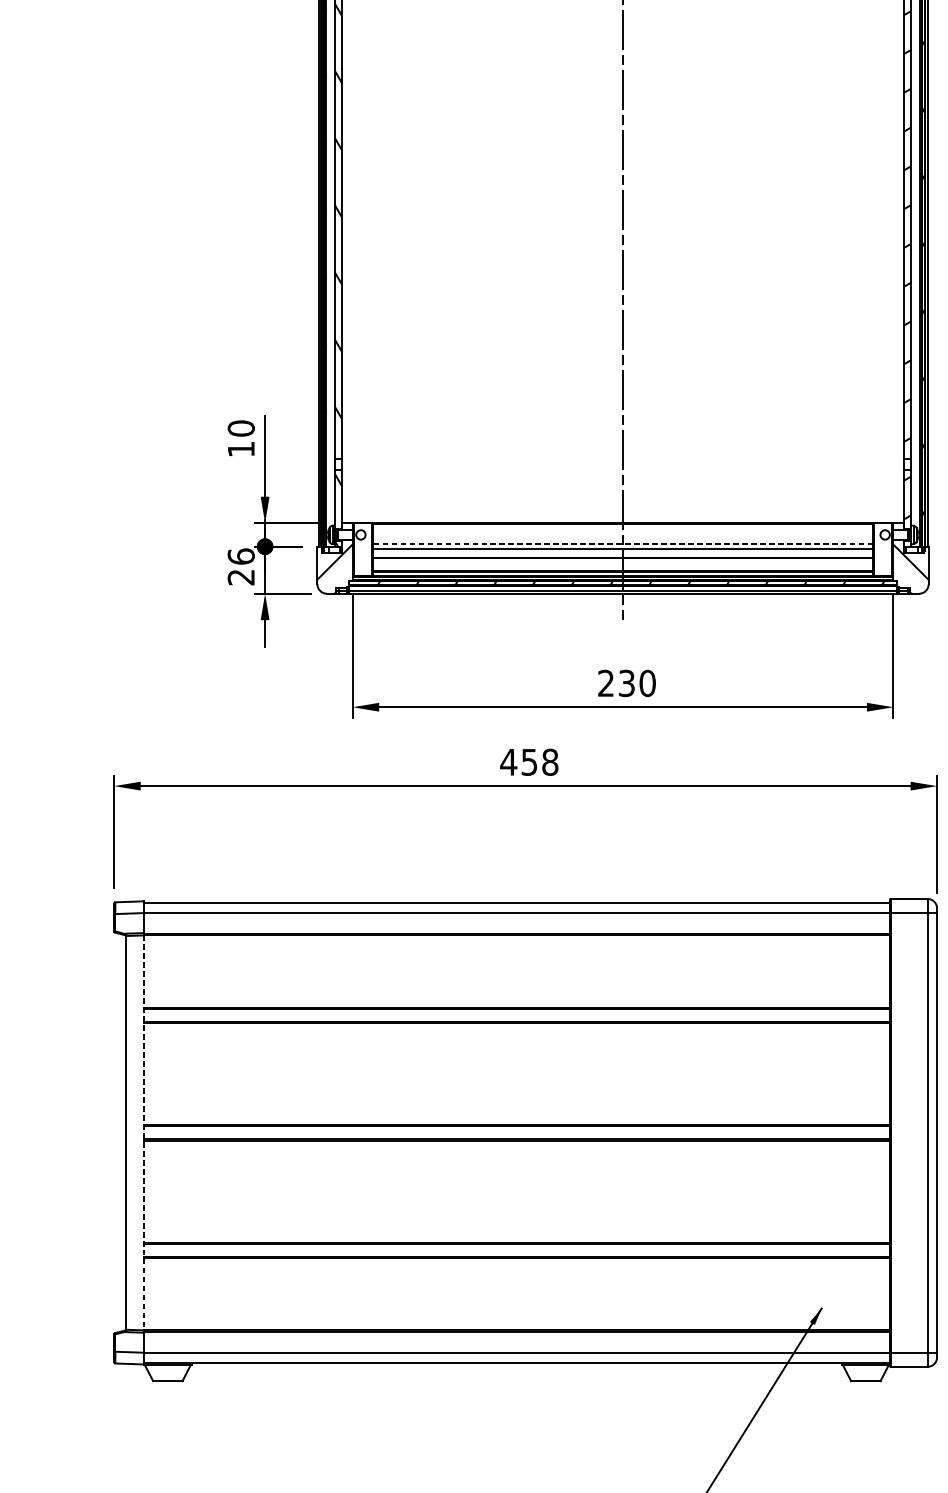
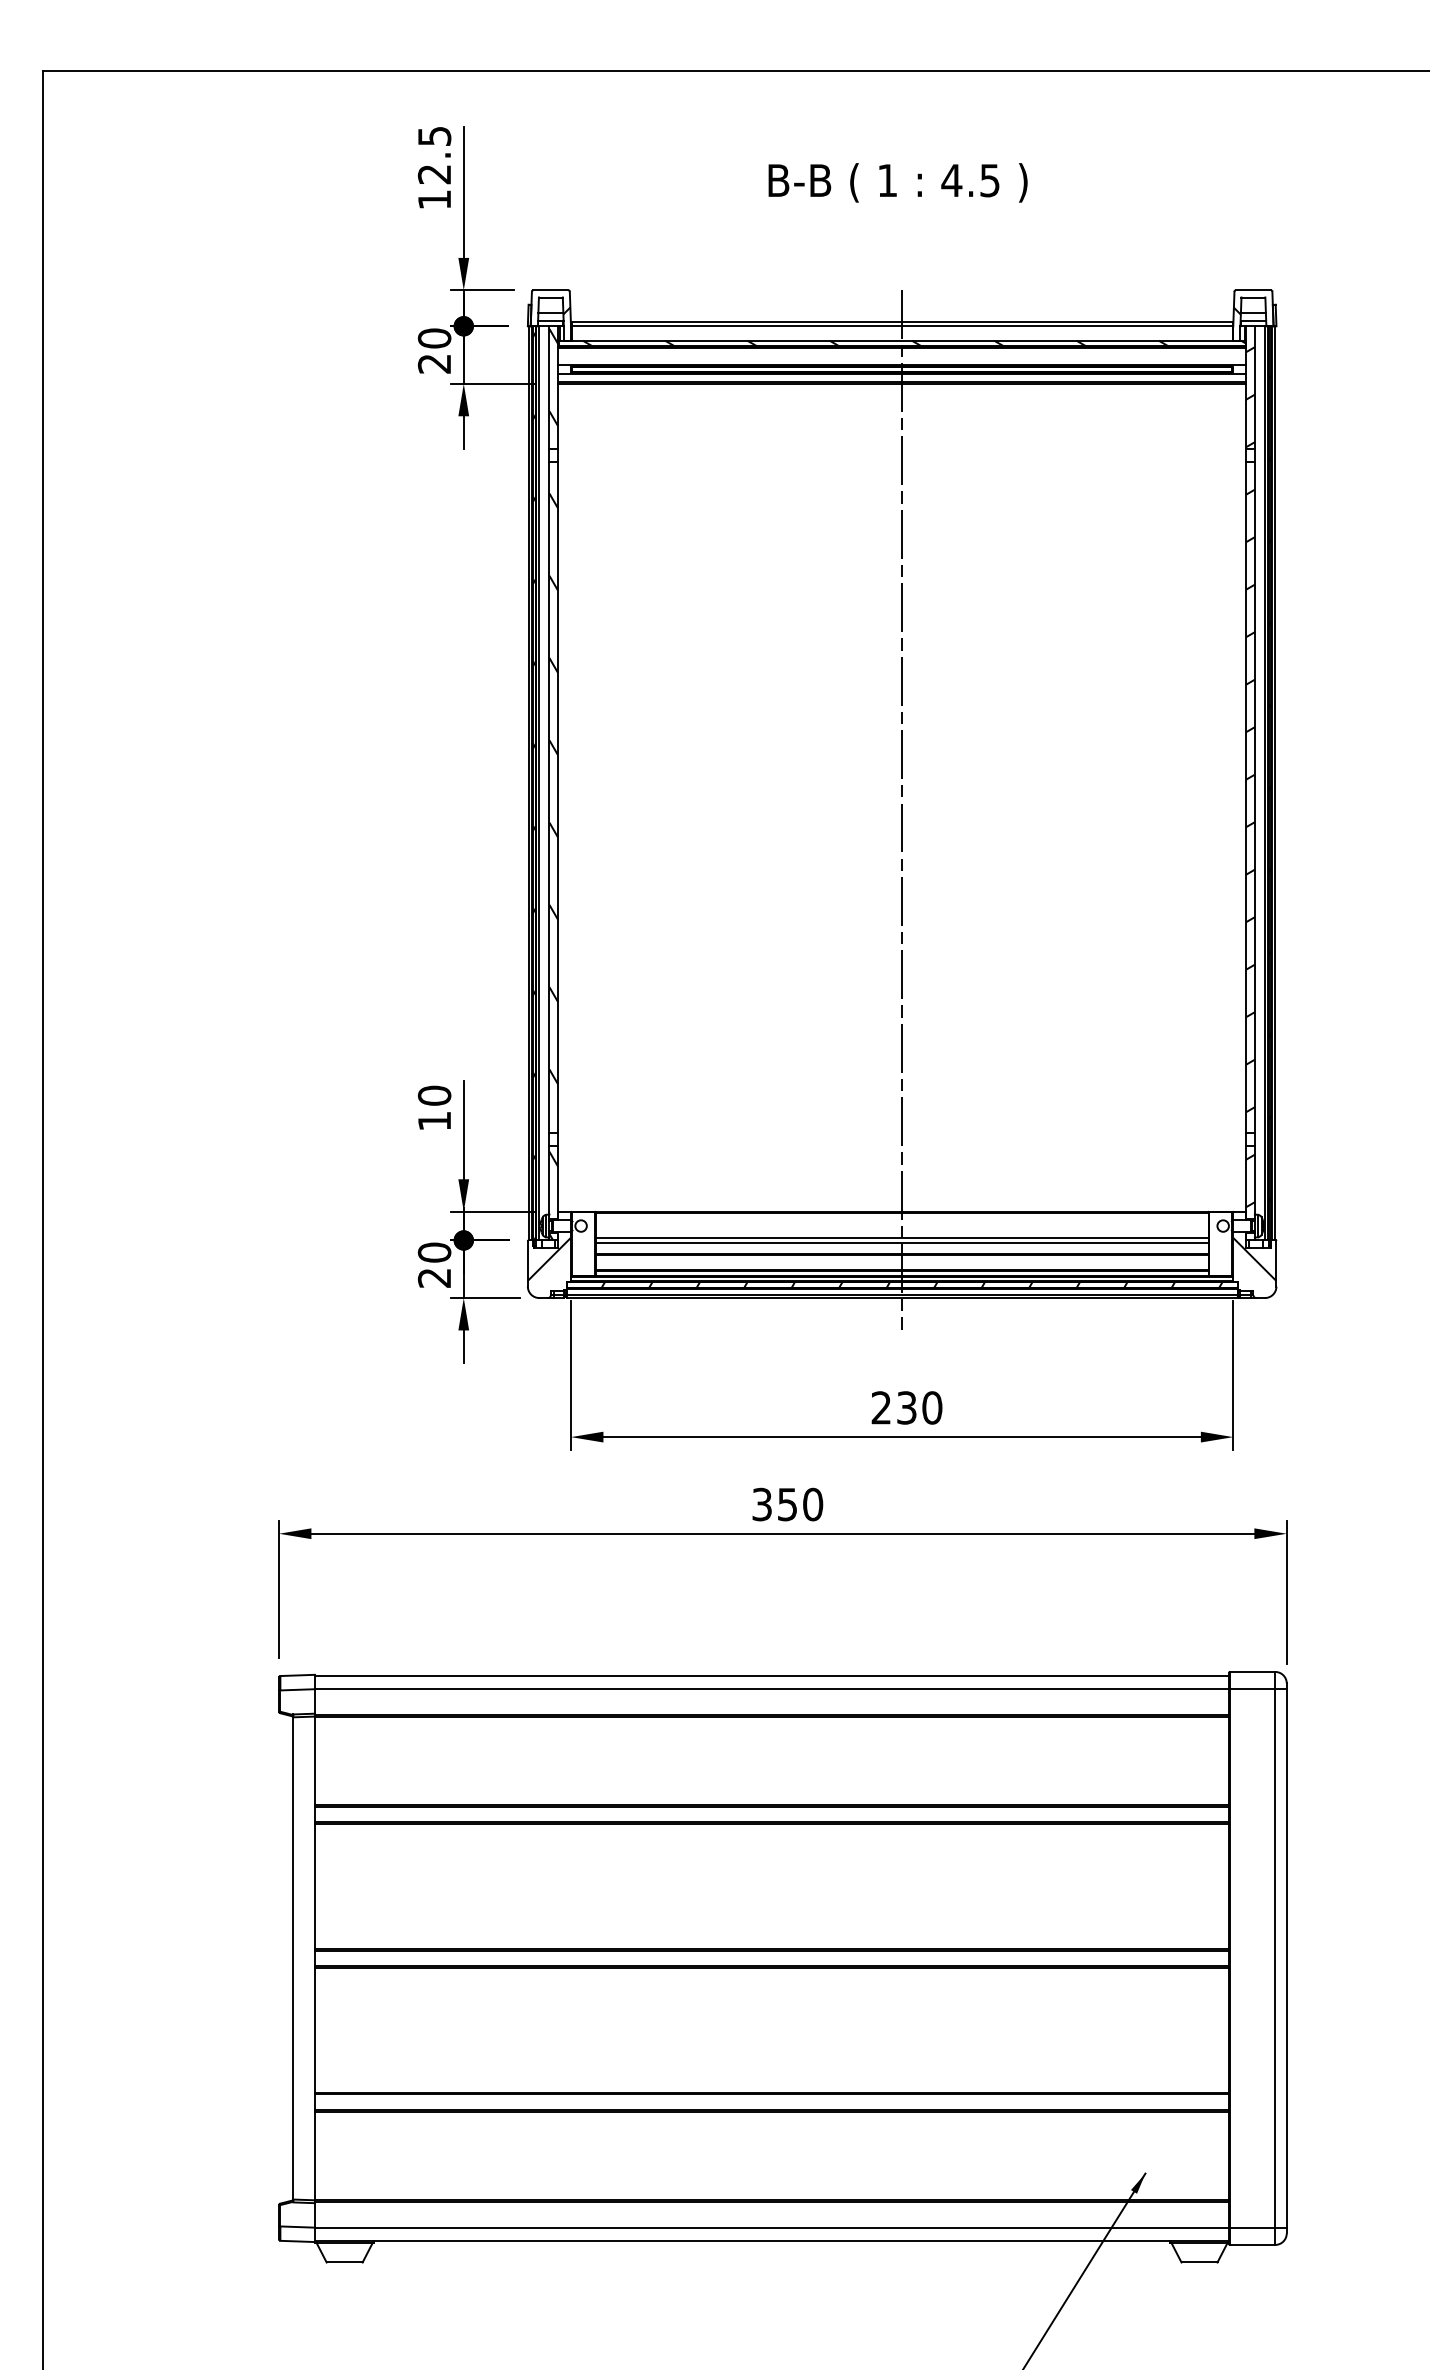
line: (623, 544) -> (902, 1237), dashed -> solid
text: (241, 556) -> (434, 1252), 26 -> 20
text: (529, 762) -> (787, 1504), 458 -> 350
line: (144, 1132) -> (315, 1958), dashed -> solid

